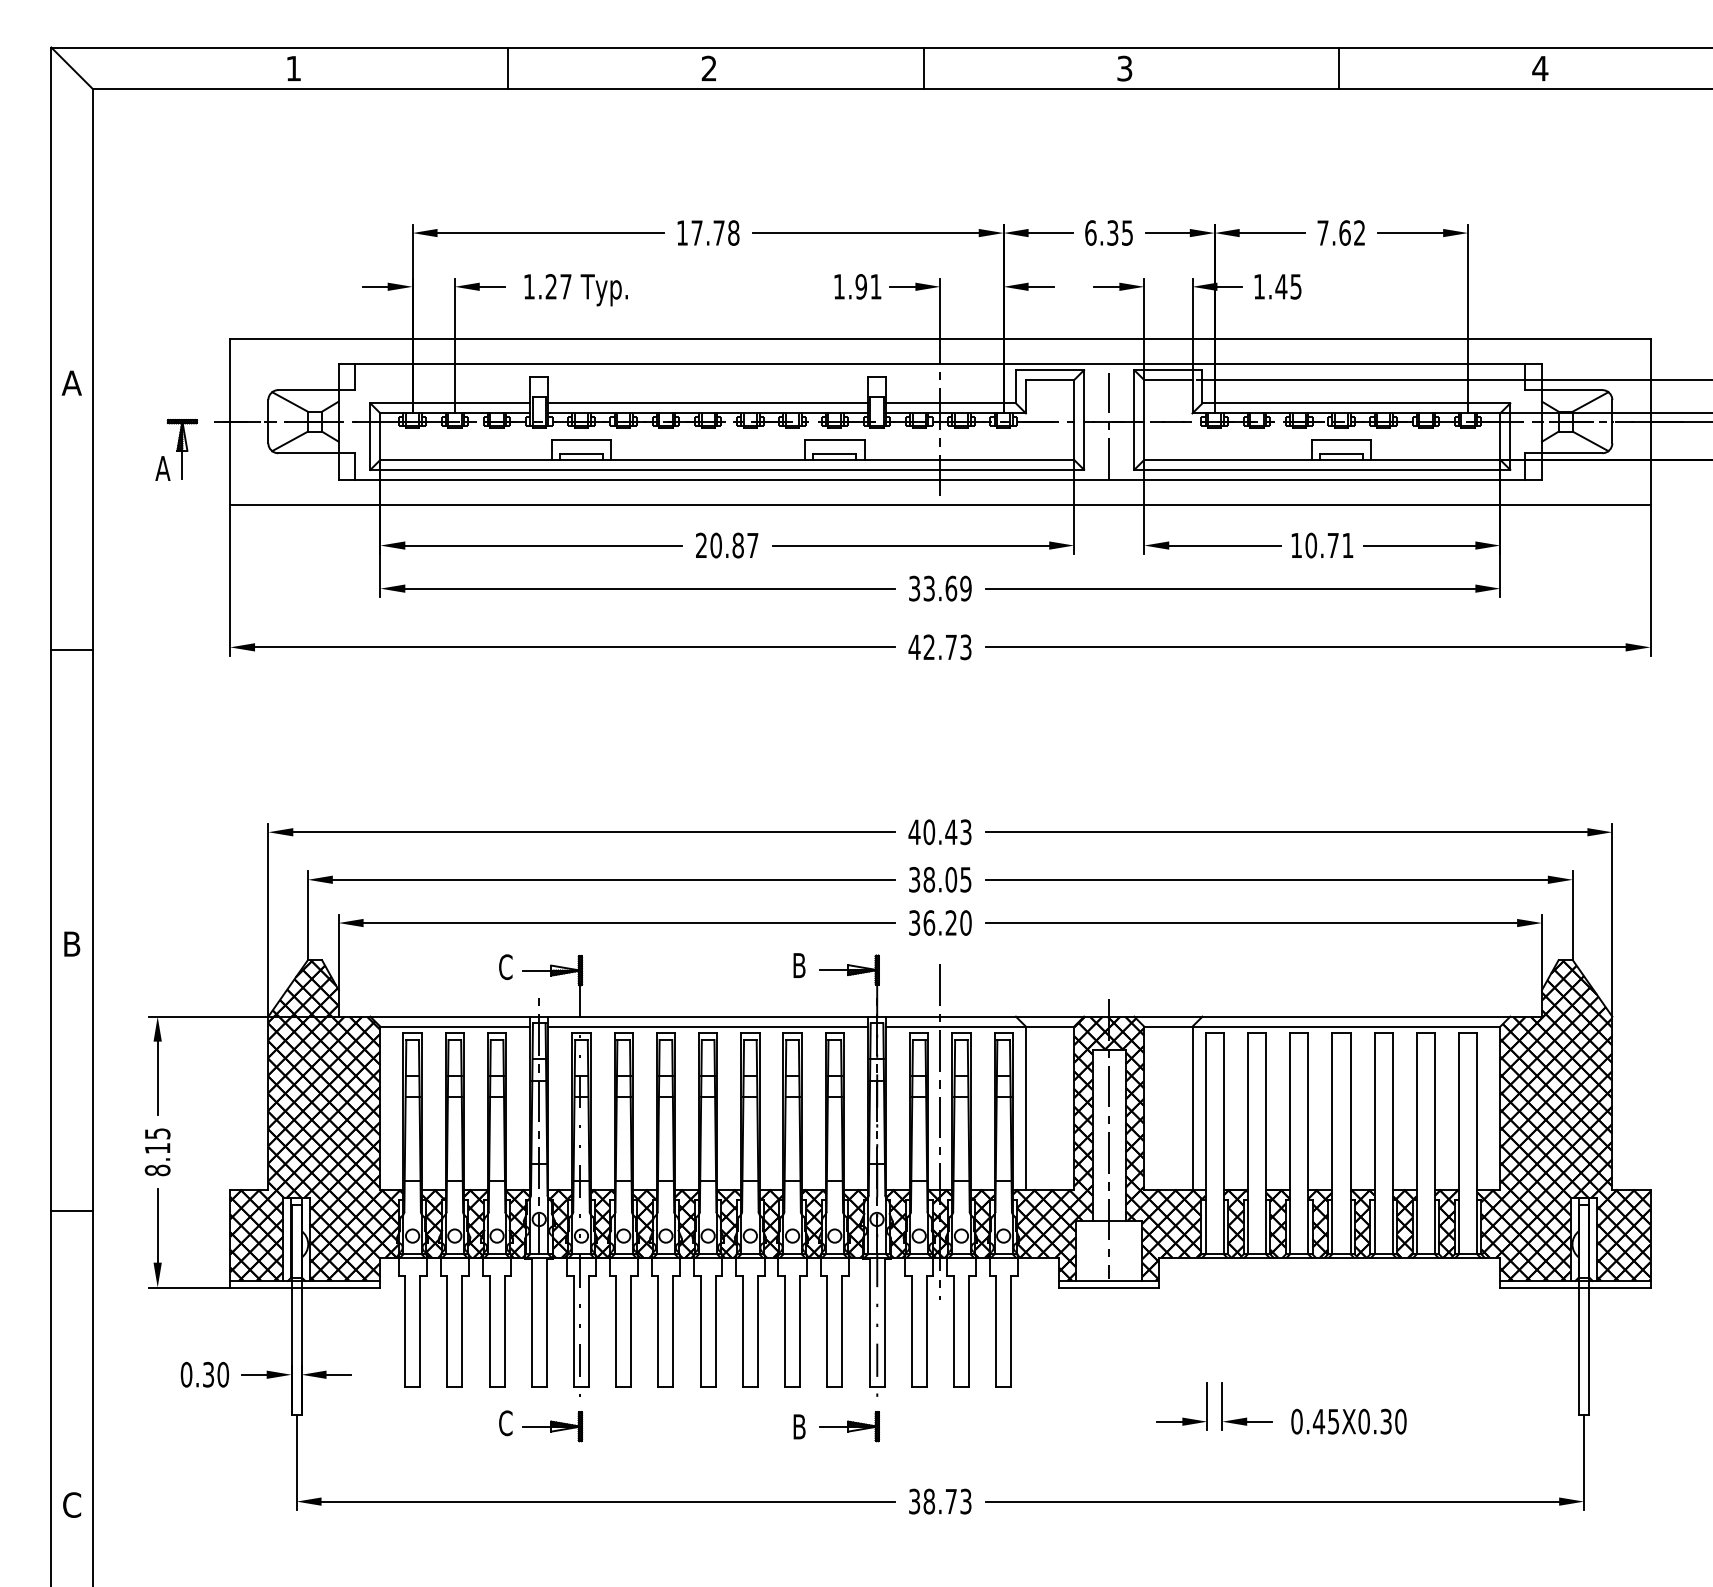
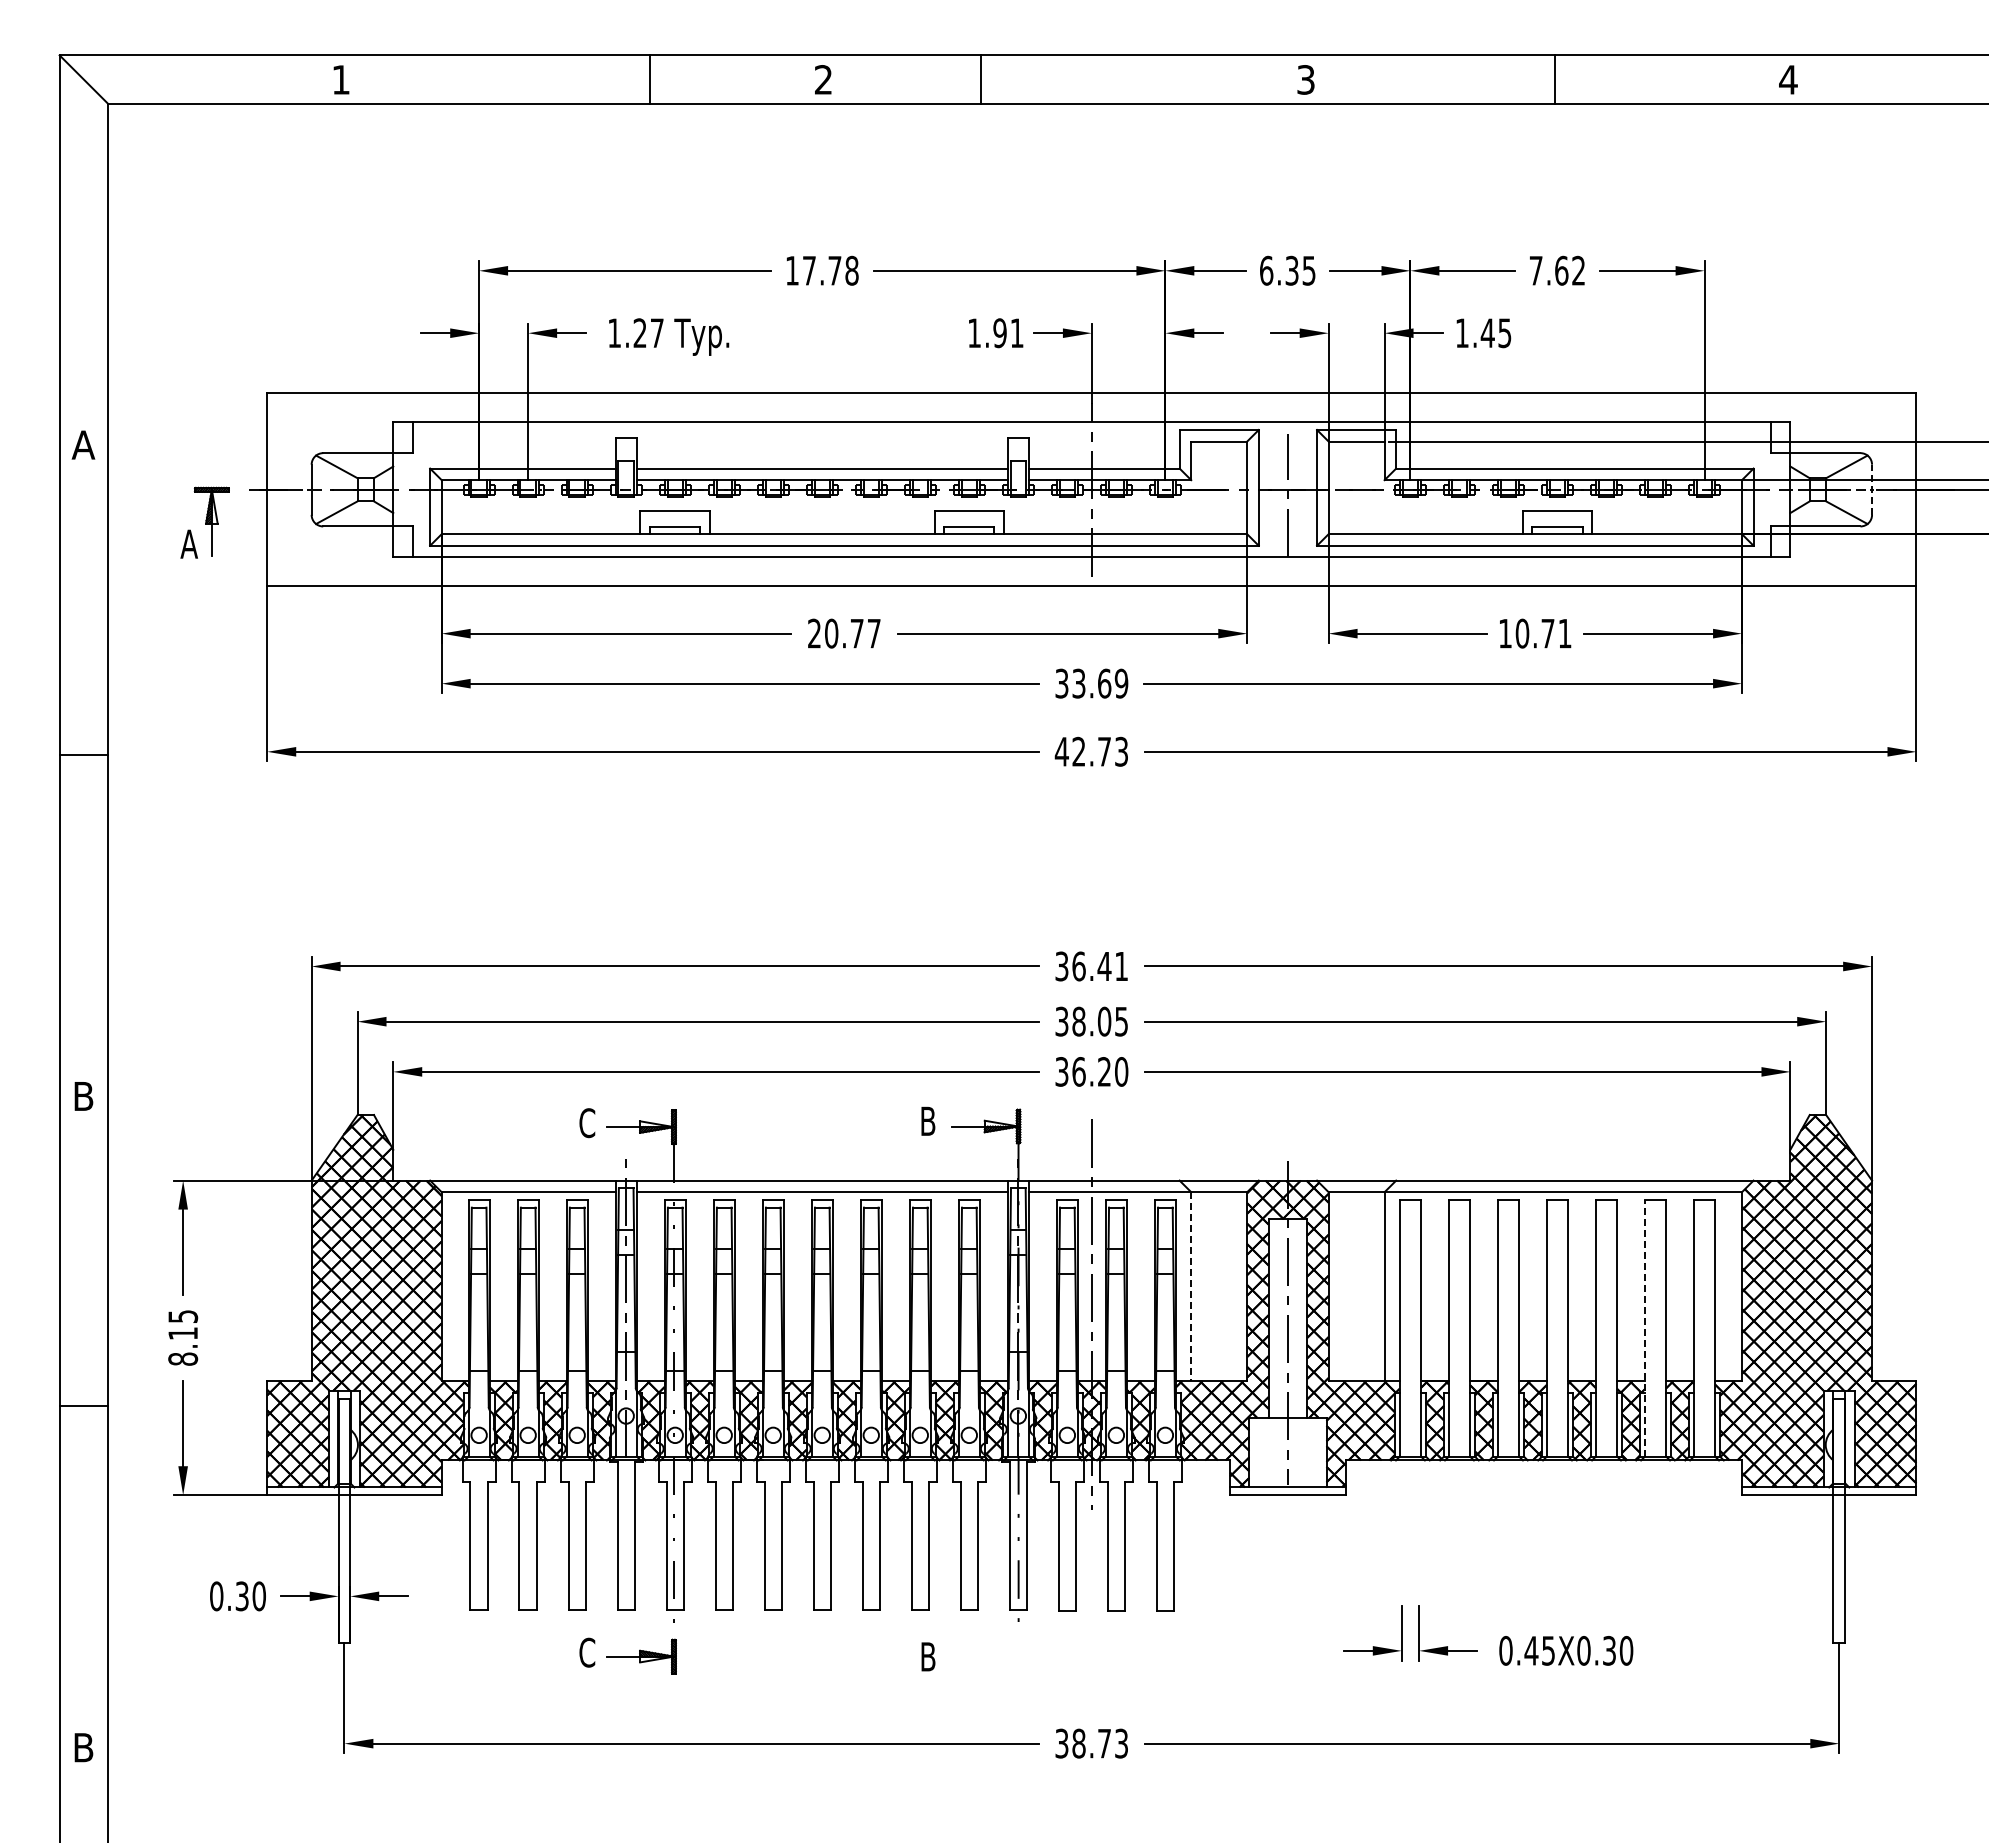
line: (508, 68) -> (650, 79), moved
line: (923, 68) -> (980, 79), moved
line: (1612, 421) -> (1872, 489), solid -> dashed
text: (737, 545) -> (856, 633), 20.87 -> 20.77
text: (939, 832) -> (1090, 966), 40.43 -> 36.41
line: (1026, 1107) -> (1191, 1286), solid -> dashed
line: (1416, 1143) -> (1644, 1327), solid -> dashed
part: (849, 1426) -> (986, 1656), removed
text: (71, 1504) -> (83, 1747), C -> B

